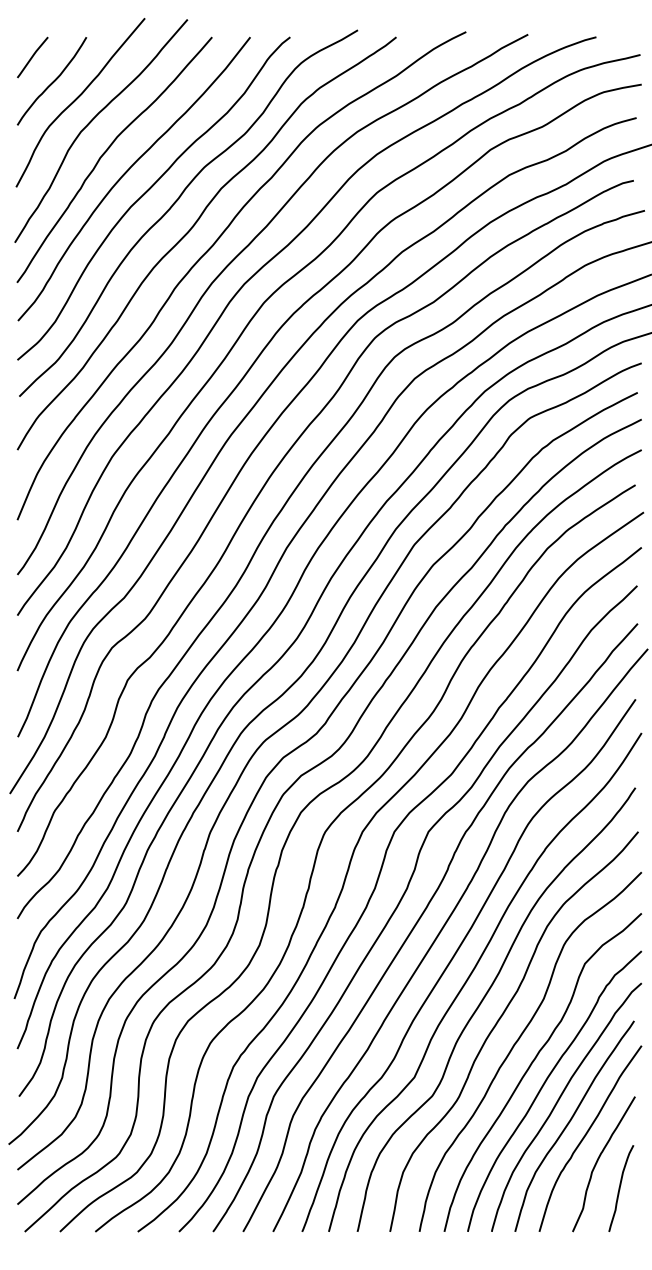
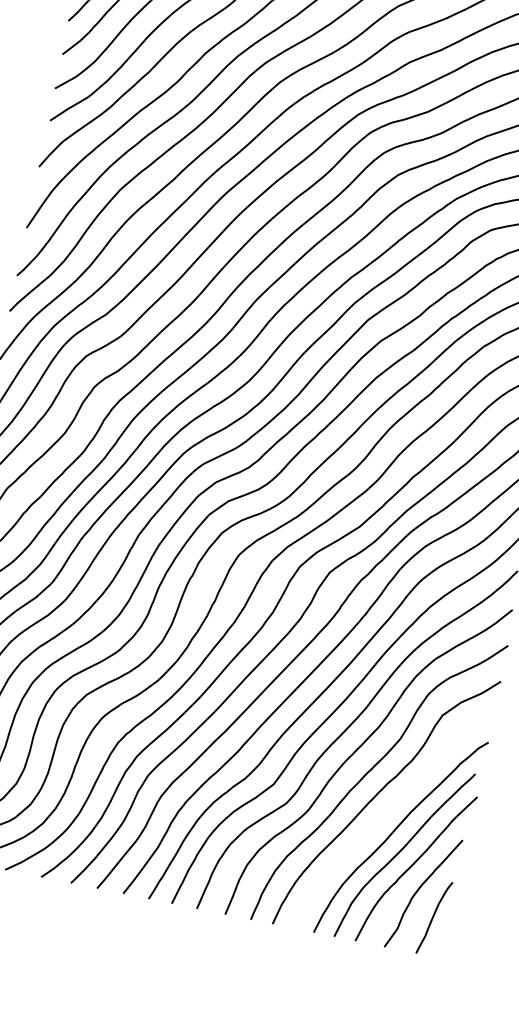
curve: (544, 1085) -> (385, 814), removed

